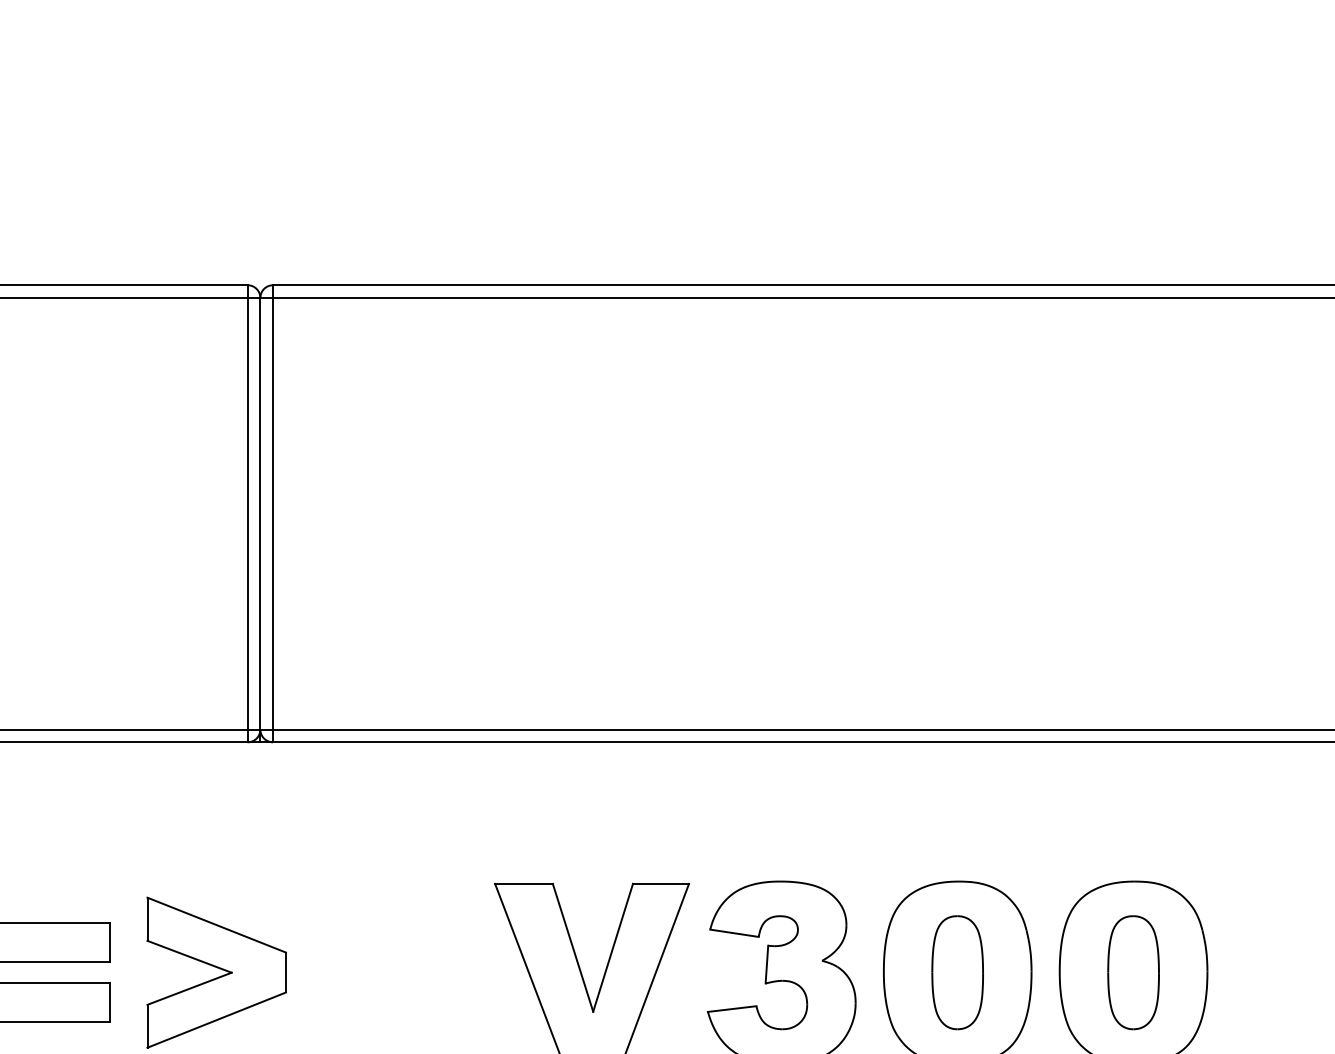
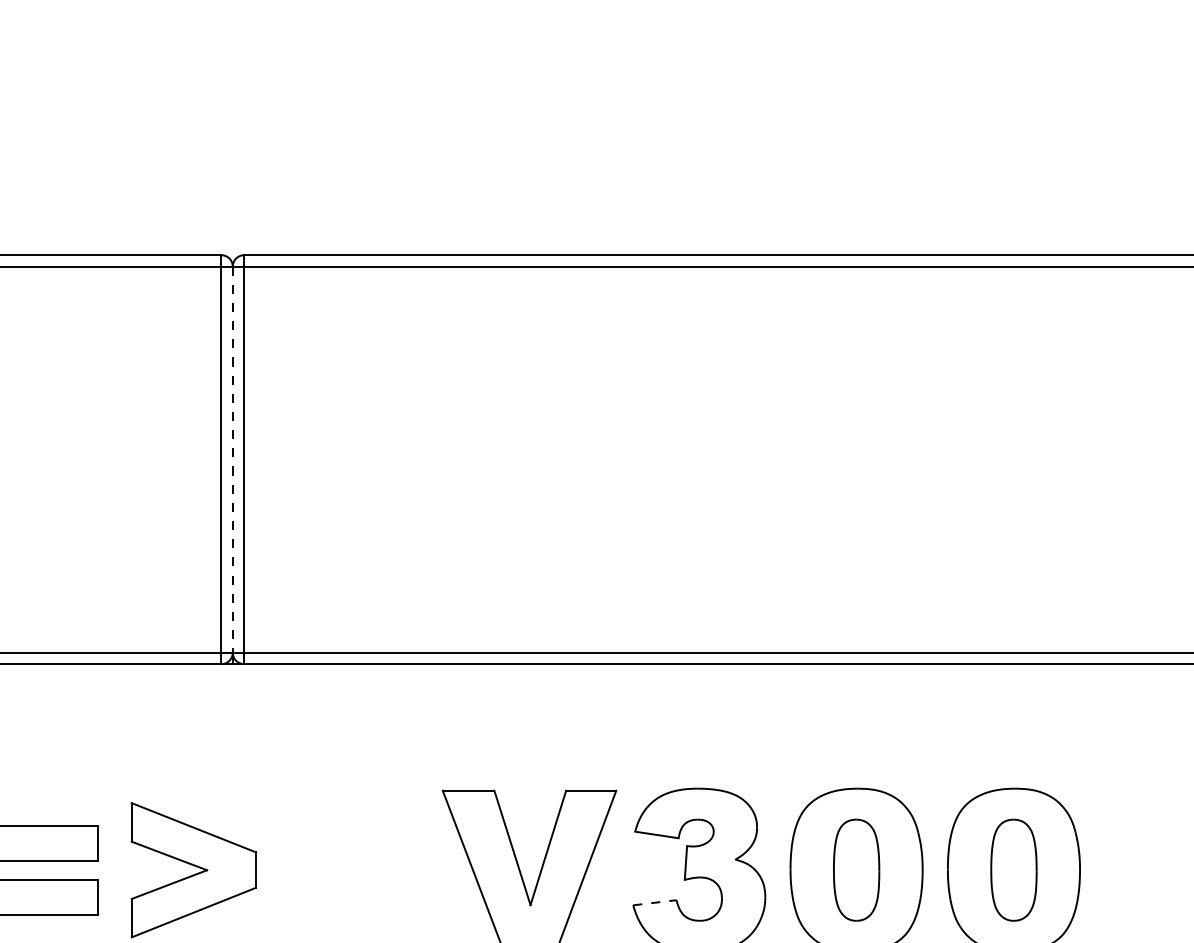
line: (260, 513) -> (232, 459), solid -> dashed
line: (732, 1009) -> (655, 903), solid -> dashed

